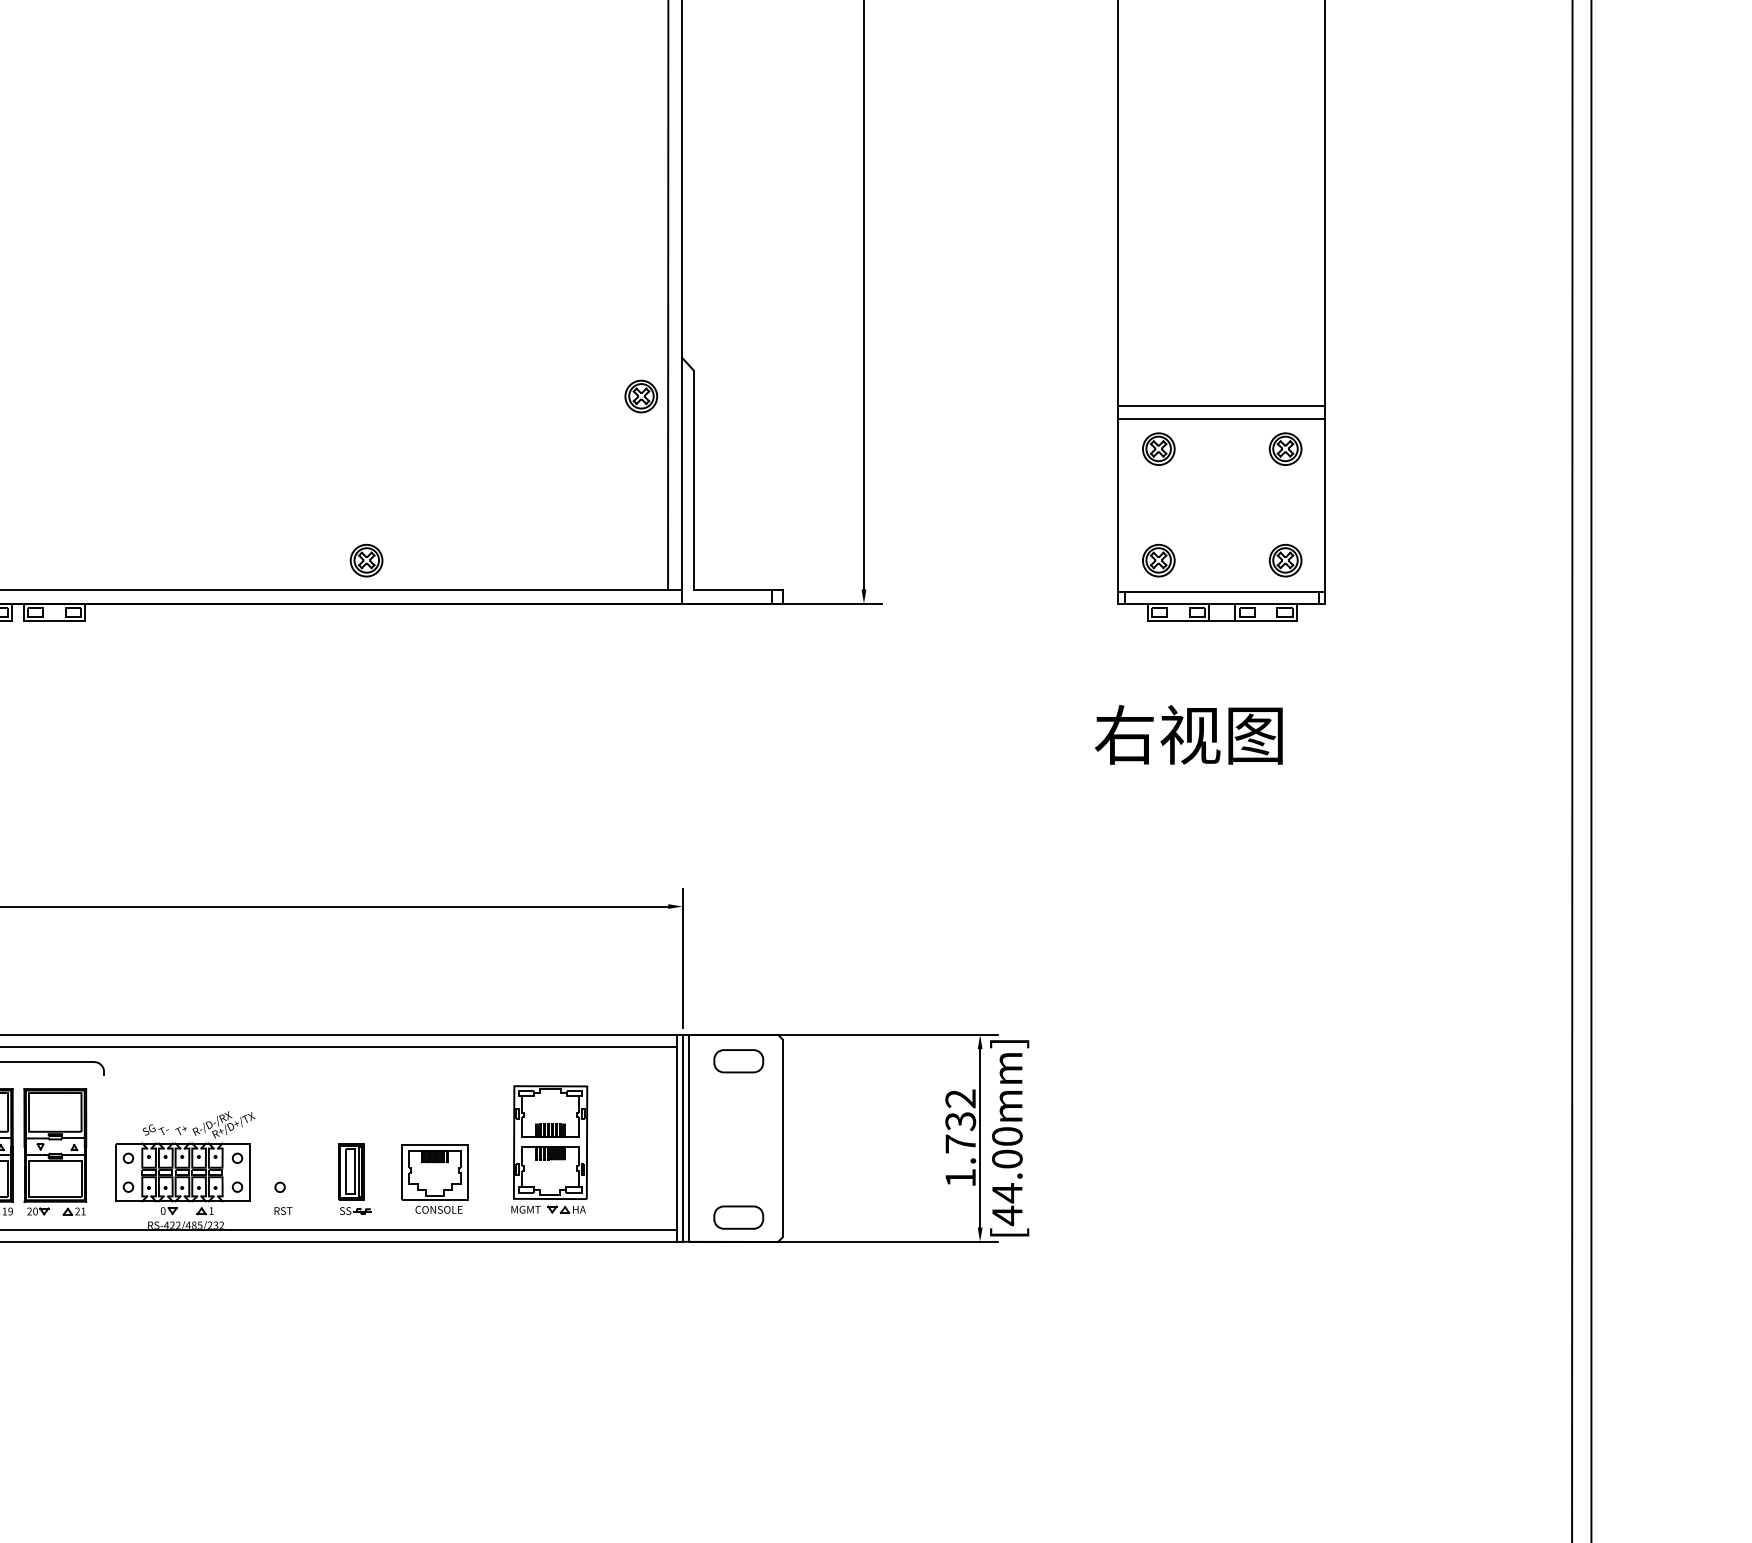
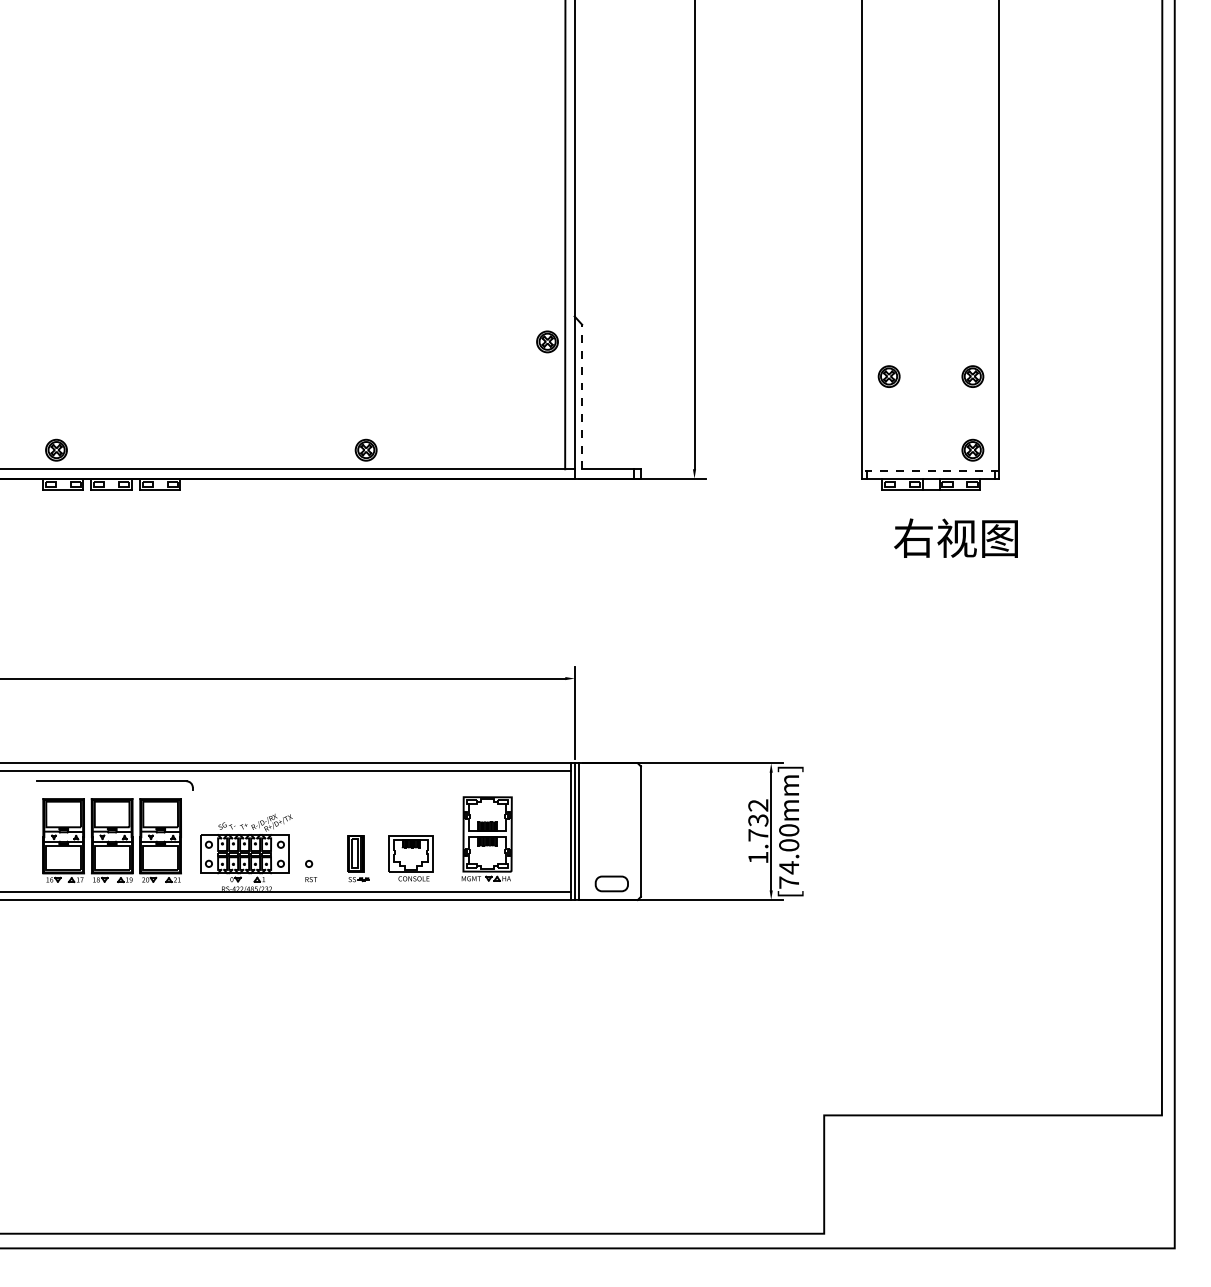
line: (1219, 405) -> (929, 347), removed
line: (1219, 418) -> (929, 356), removed
line: (694, 479) -> (582, 396), solid -> dashed
part: (1157, 559) -> (888, 449), removed
line: (1219, 591) -> (929, 470), solid -> dashed
text: (1188, 733) -> (955, 537), moved
part: (738, 1060) -> (611, 780), removed
text: (1006, 1215) -> (788, 882), [44.00mm] -> [74.00mm]

